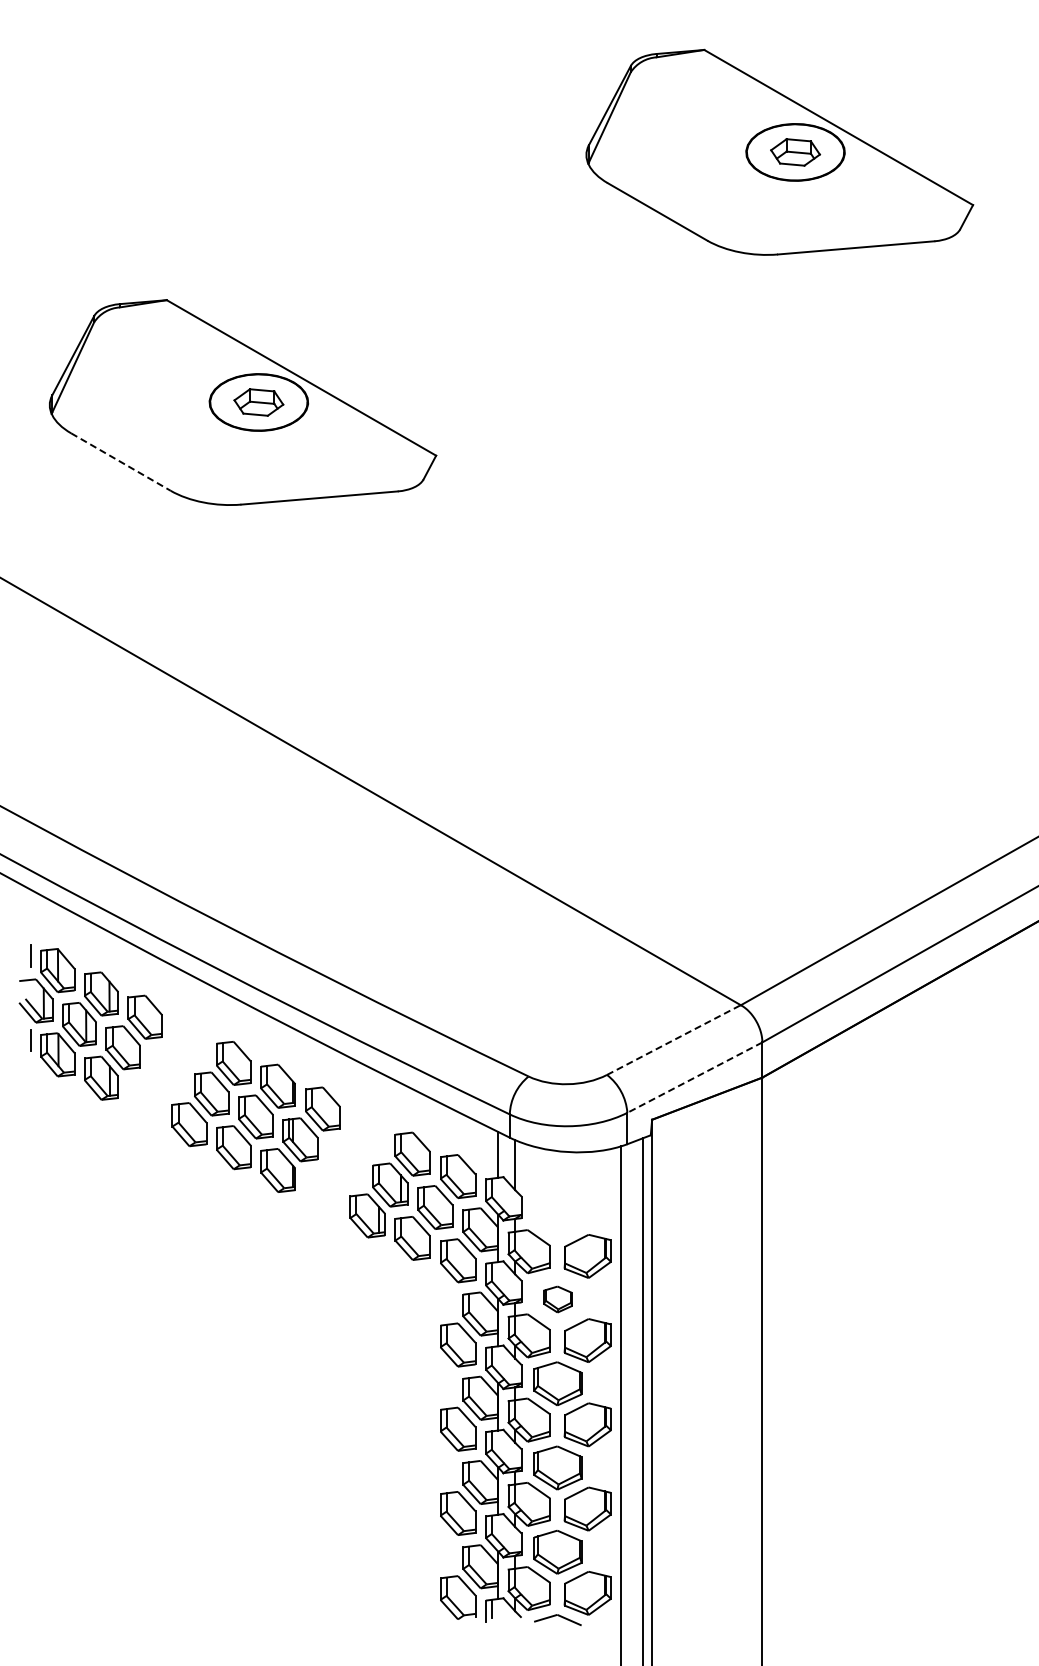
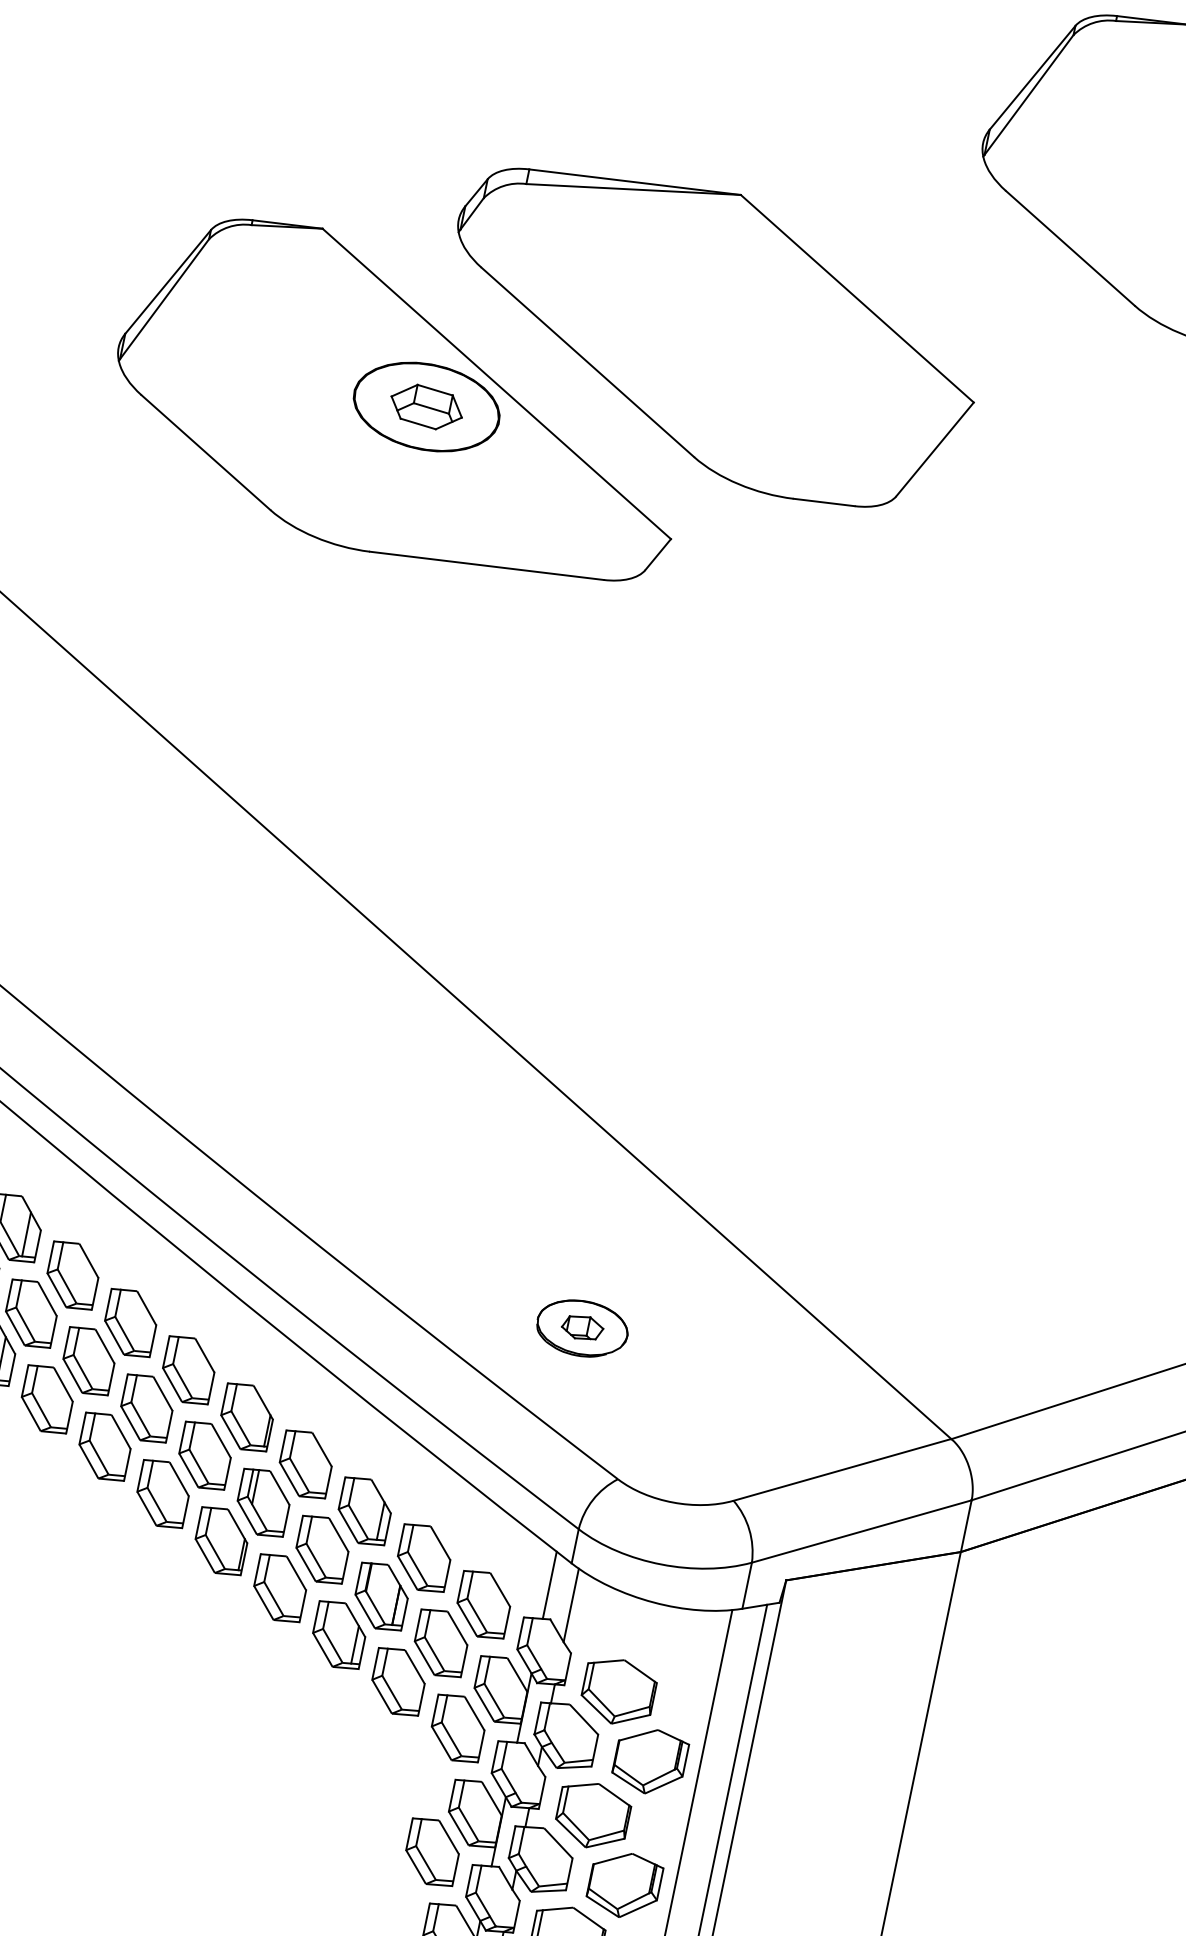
part: (434, 317) -> (710, 335), added
line: (121, 462) -> (206, 453), dashed -> solid
part: (484, 982) -> (581, 1327), added
line: (674, 1039) -> (843, 1469), dashed -> solid
part: (167, 1070) -> (89, 1360), added
line: (694, 1077) -> (861, 1531), dashed -> solid
part: (345, 1162) -> (322, 1549), added
part: (557, 1215) -> (618, 1692), added
part: (557, 1299) -> (592, 1815), size x1.67

